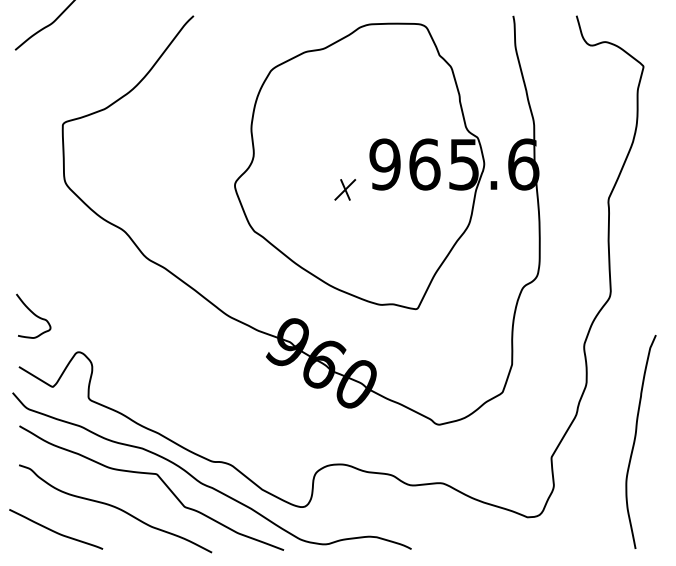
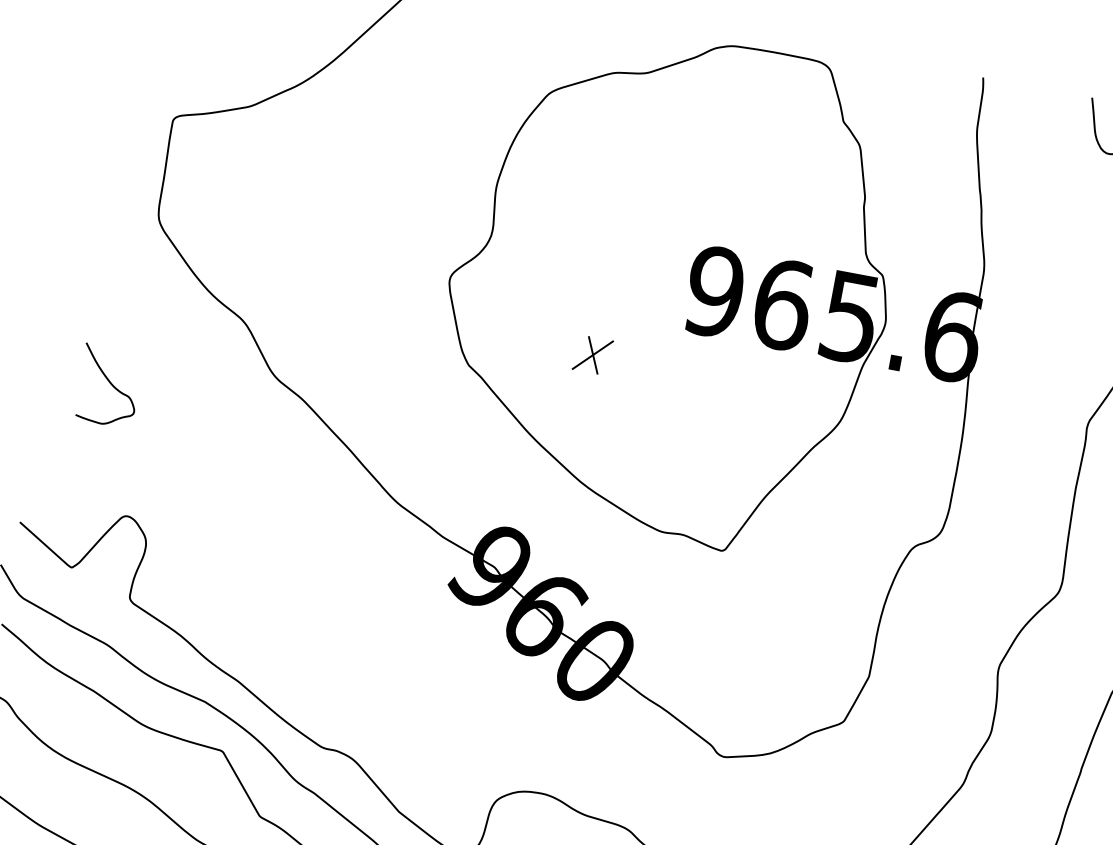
part: (345, 189) -> (593, 354), moved
curve: (33, 314) -> (109, 383), moved

